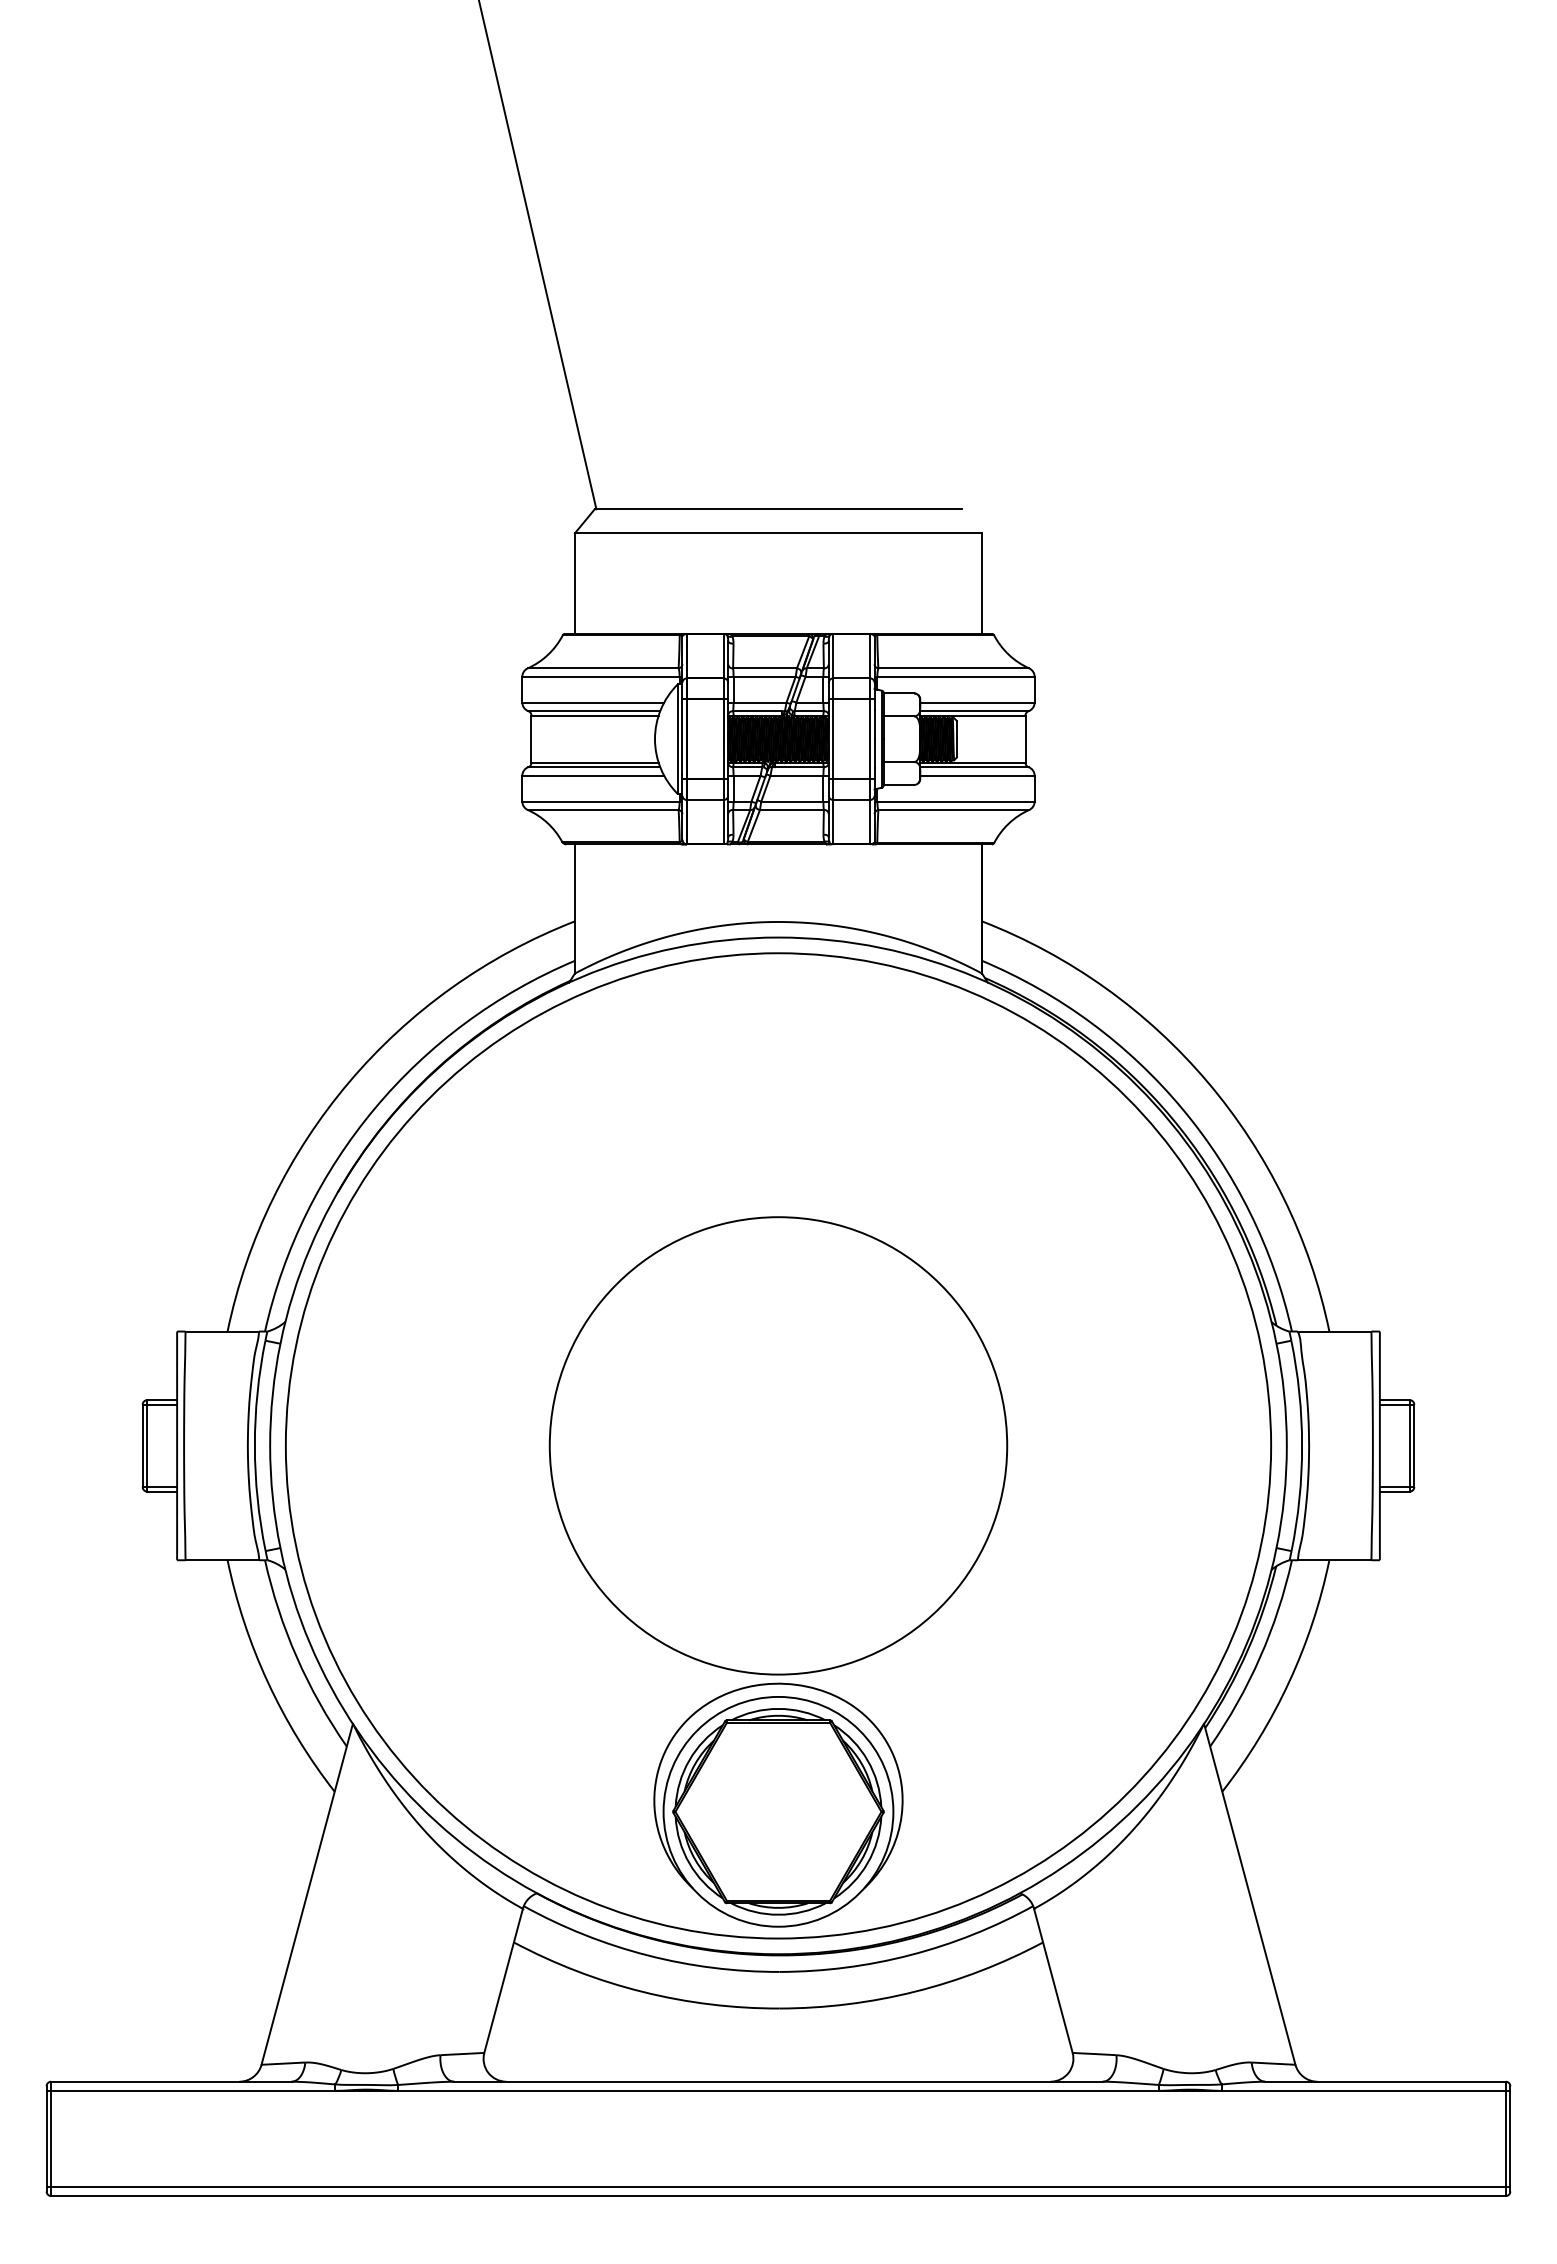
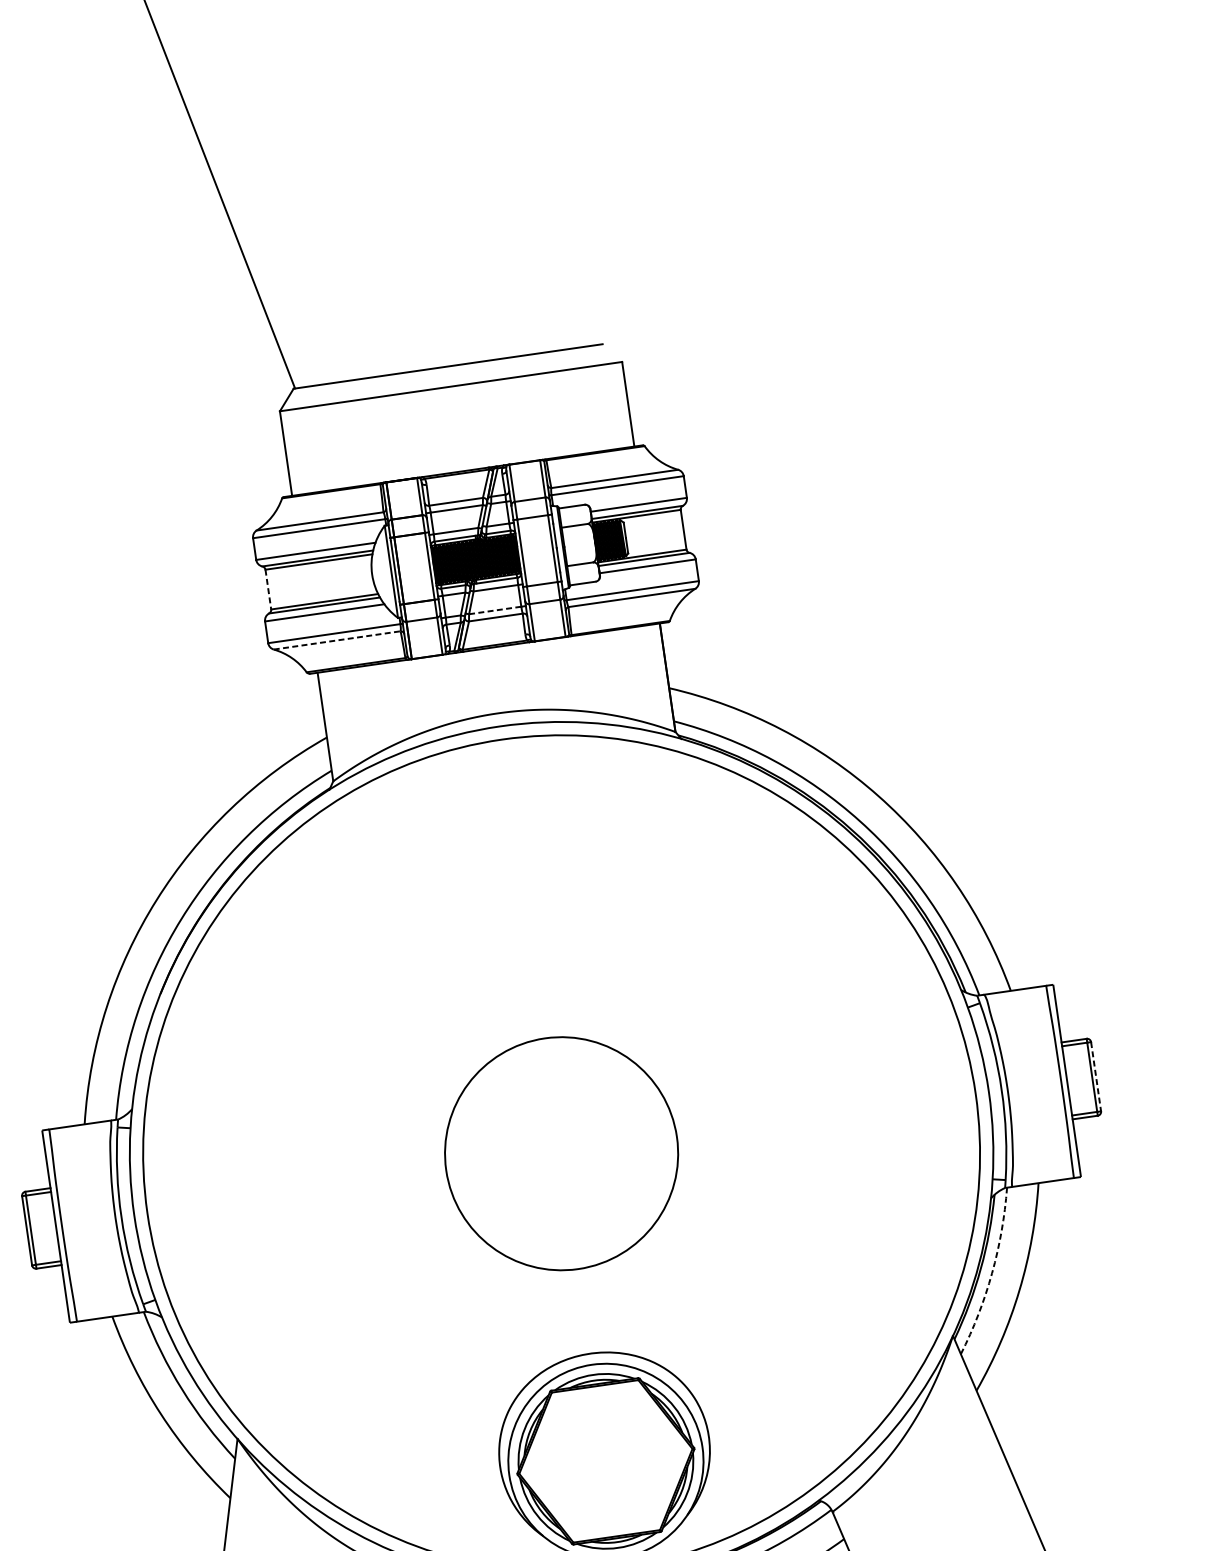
line: (531, 739) -> (268, 589), solid -> dashed
line: (792, 801) -> (495, 610), solid -> dashed
line: (603, 809) -> (337, 639), solid -> dashed
circle: (778, 1445) -> (561, 1153), size x0.6
line: (1414, 1446) -> (1096, 1077), solid -> dashed
arc: (1260, 1657) -> (992, 1273), solid -> dashed

